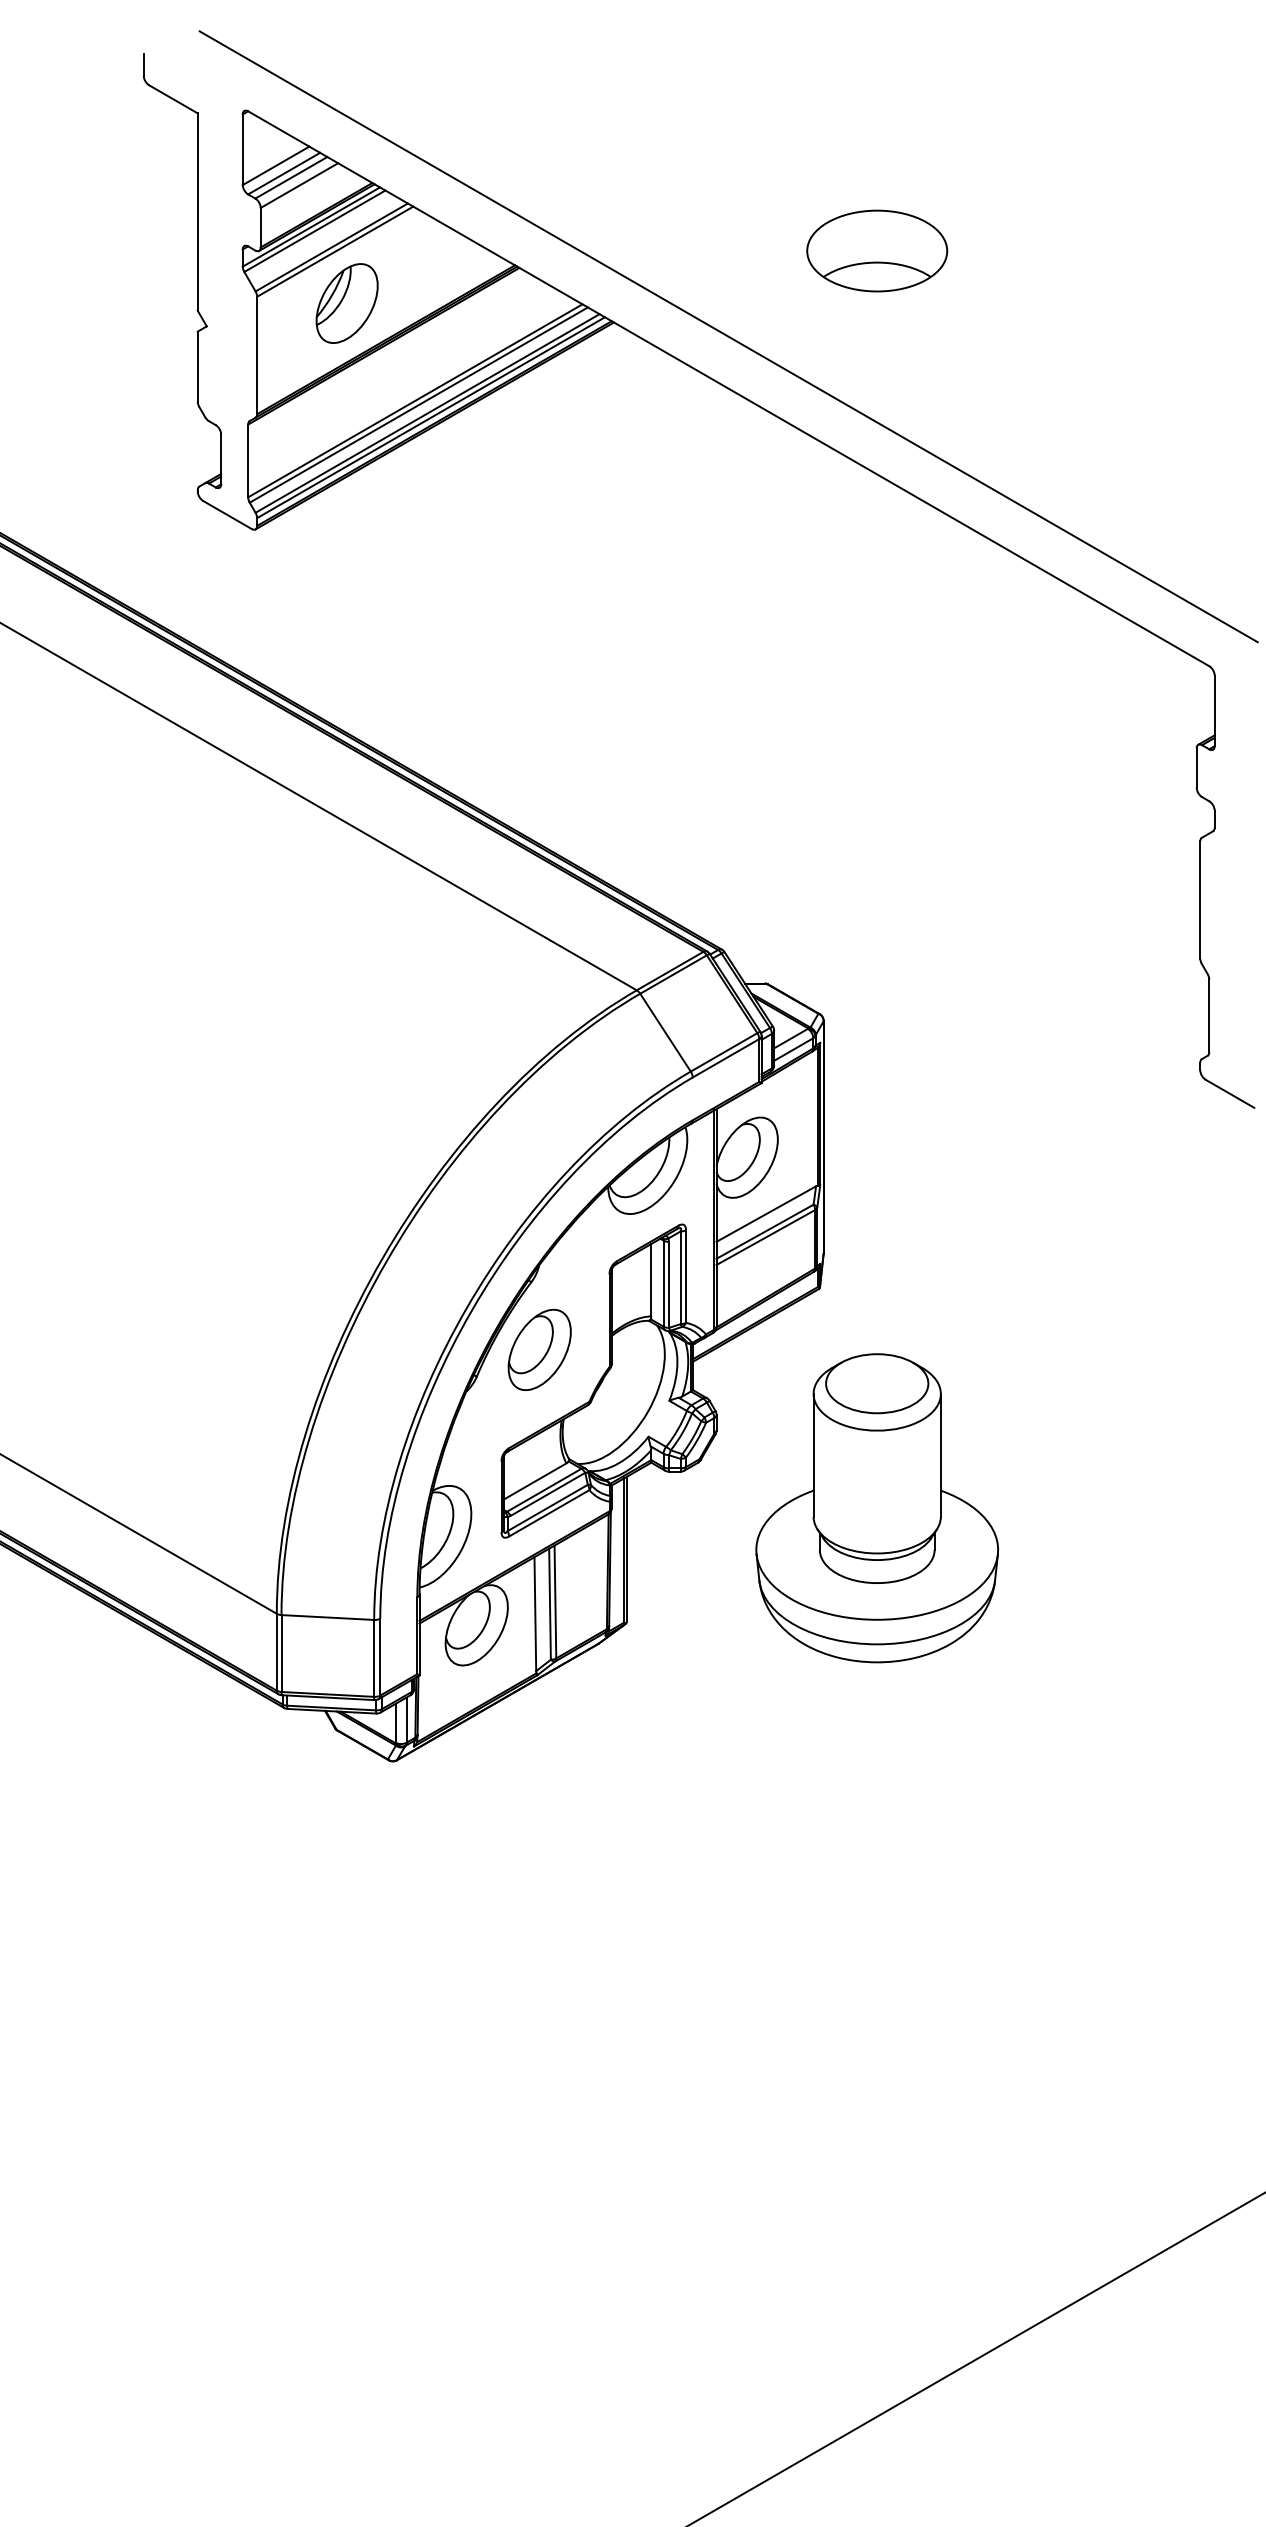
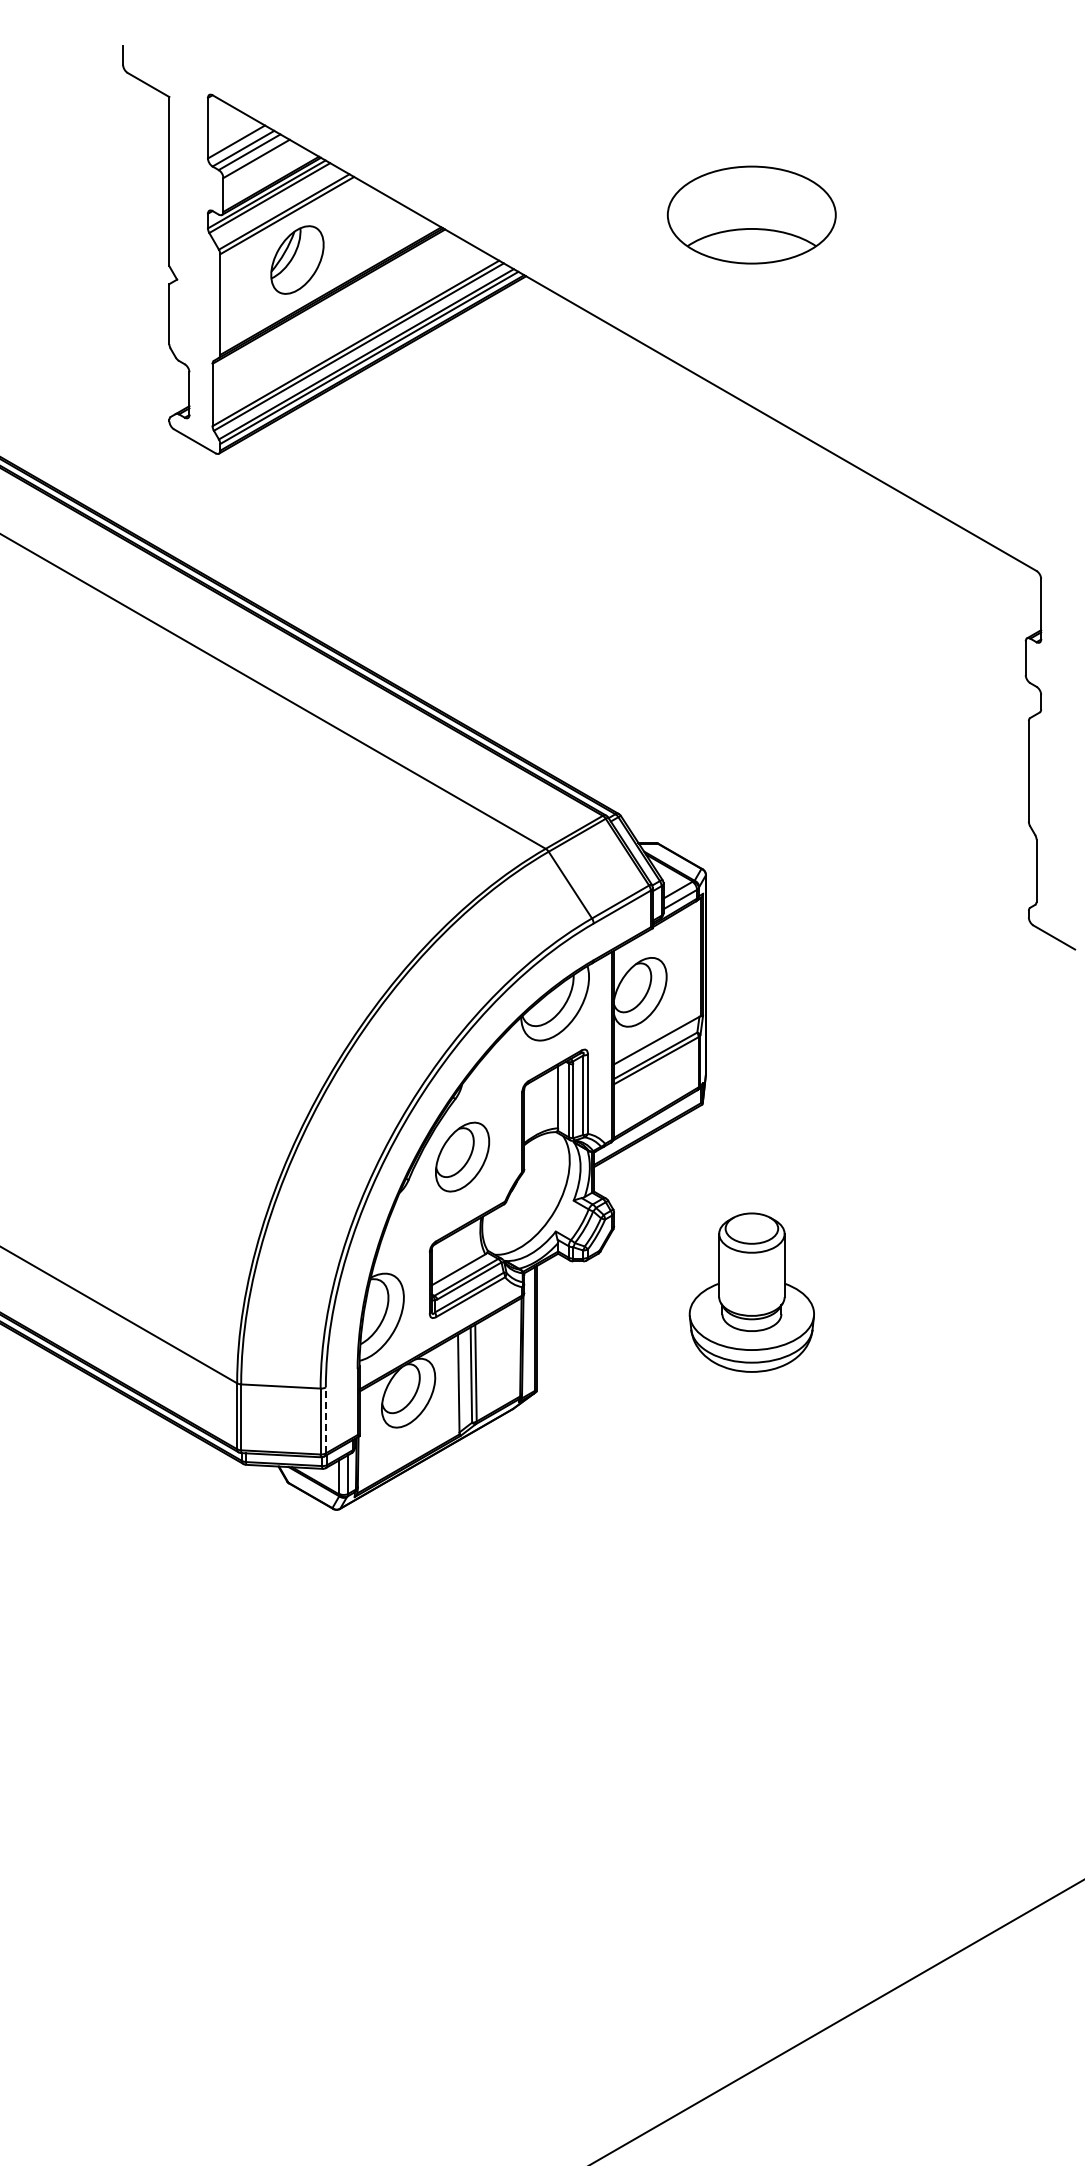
part: (876, 250) -> (751, 214), size x1.4
line: (728, 336) -> (624, 288), removed
part: (876, 1507) -> (751, 1292), size x0.6
line: (379, 1657) -> (325, 1420), solid -> dashed

